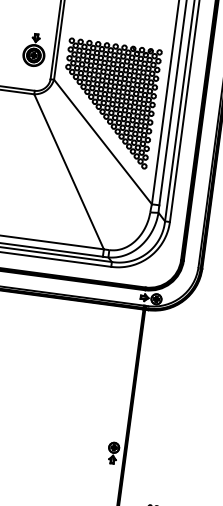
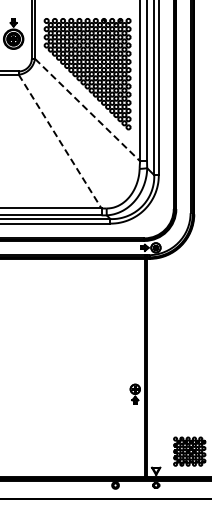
line: (102, 142) -> (87, 110), solid -> dashed
line: (69, 171) -> (60, 141), solid -> dashed

